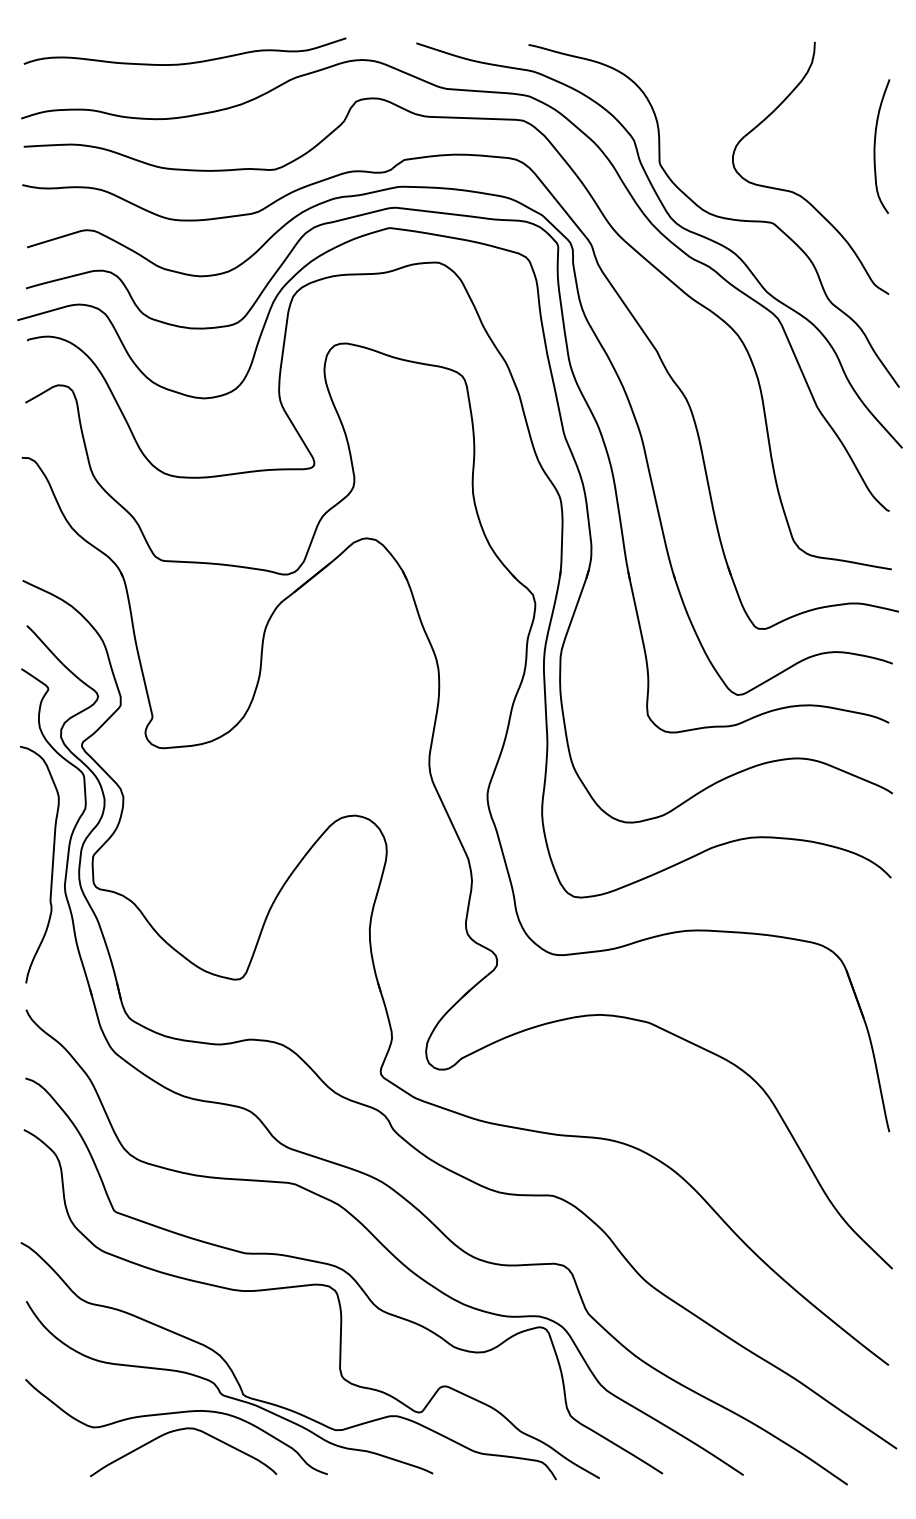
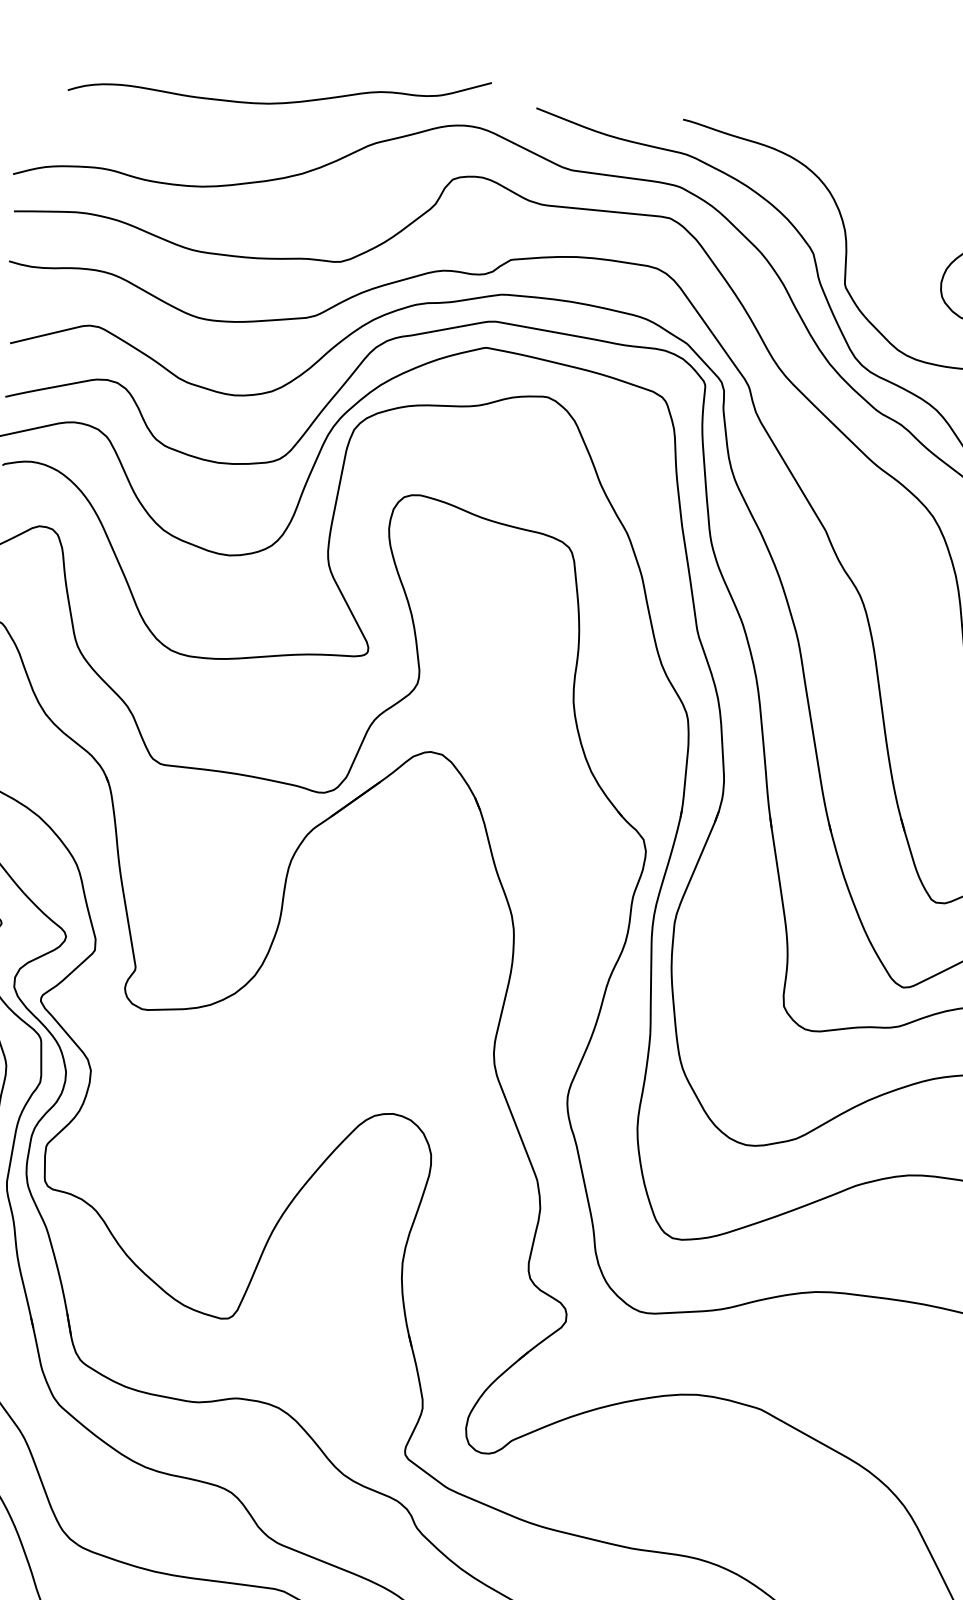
curve: (186, 62) -> (280, 101), moved

